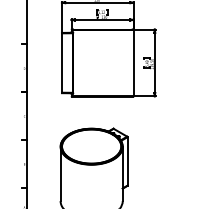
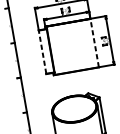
line: (133, 62) -> (94, 42), solid -> dashed
line: (61, 63) -> (42, 52), solid -> dashed

